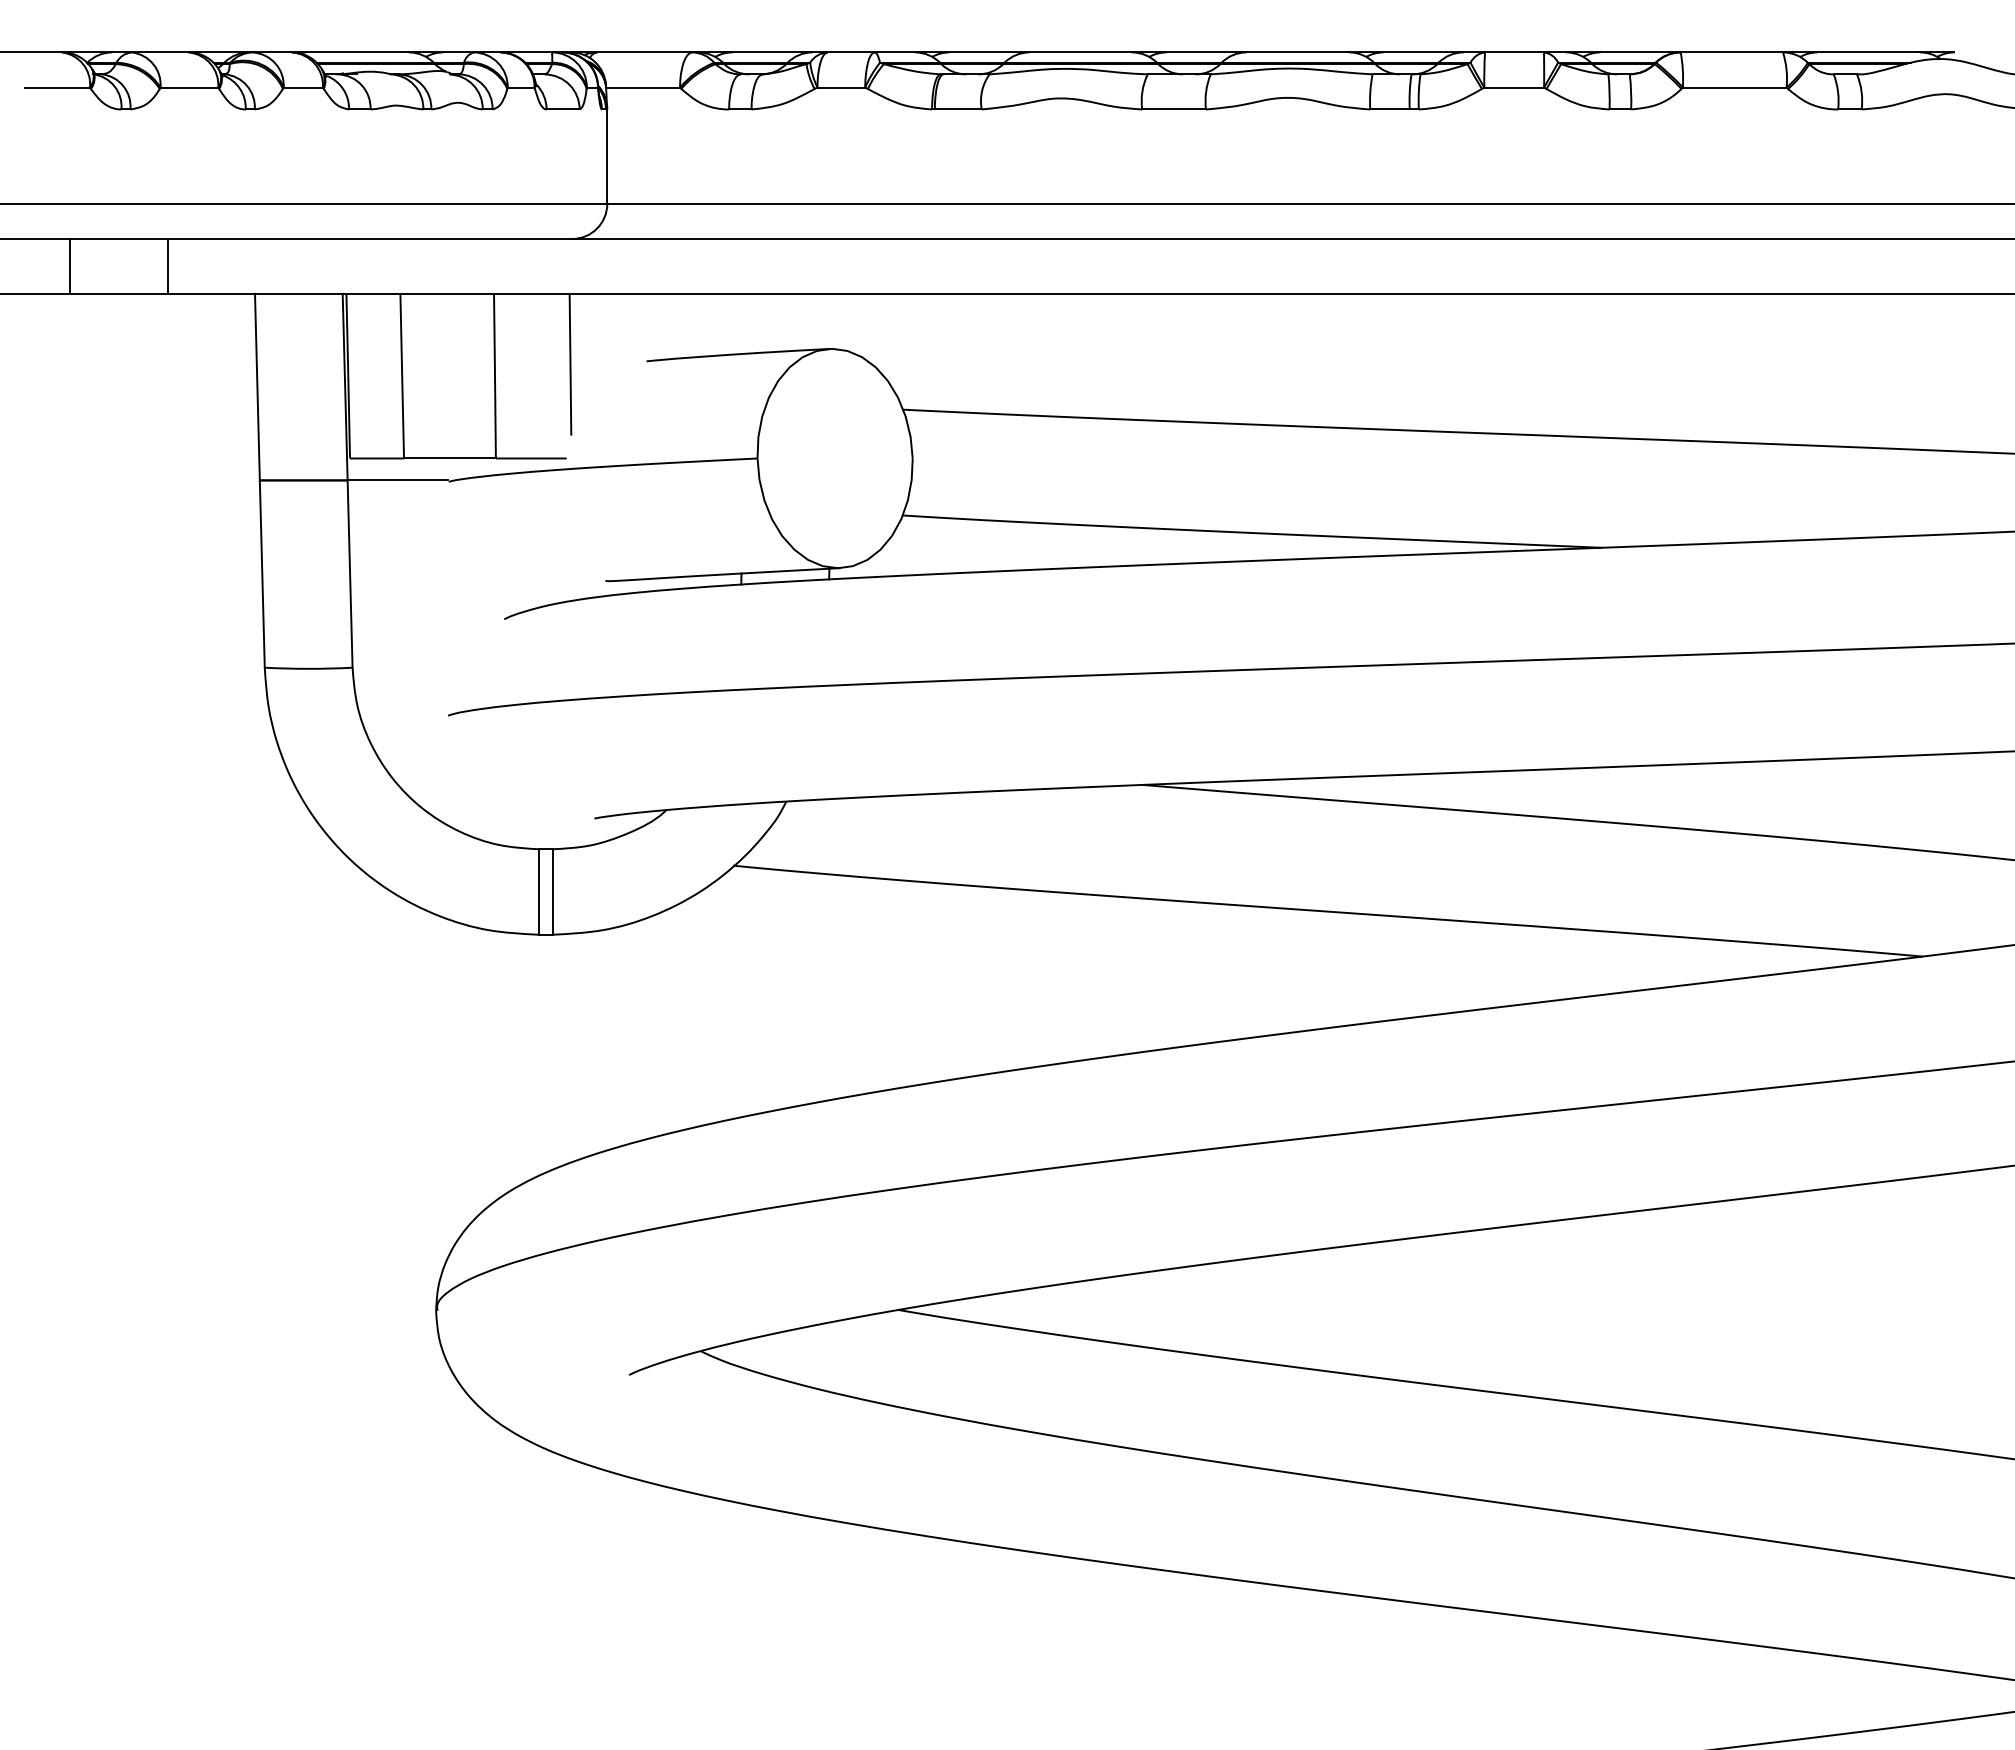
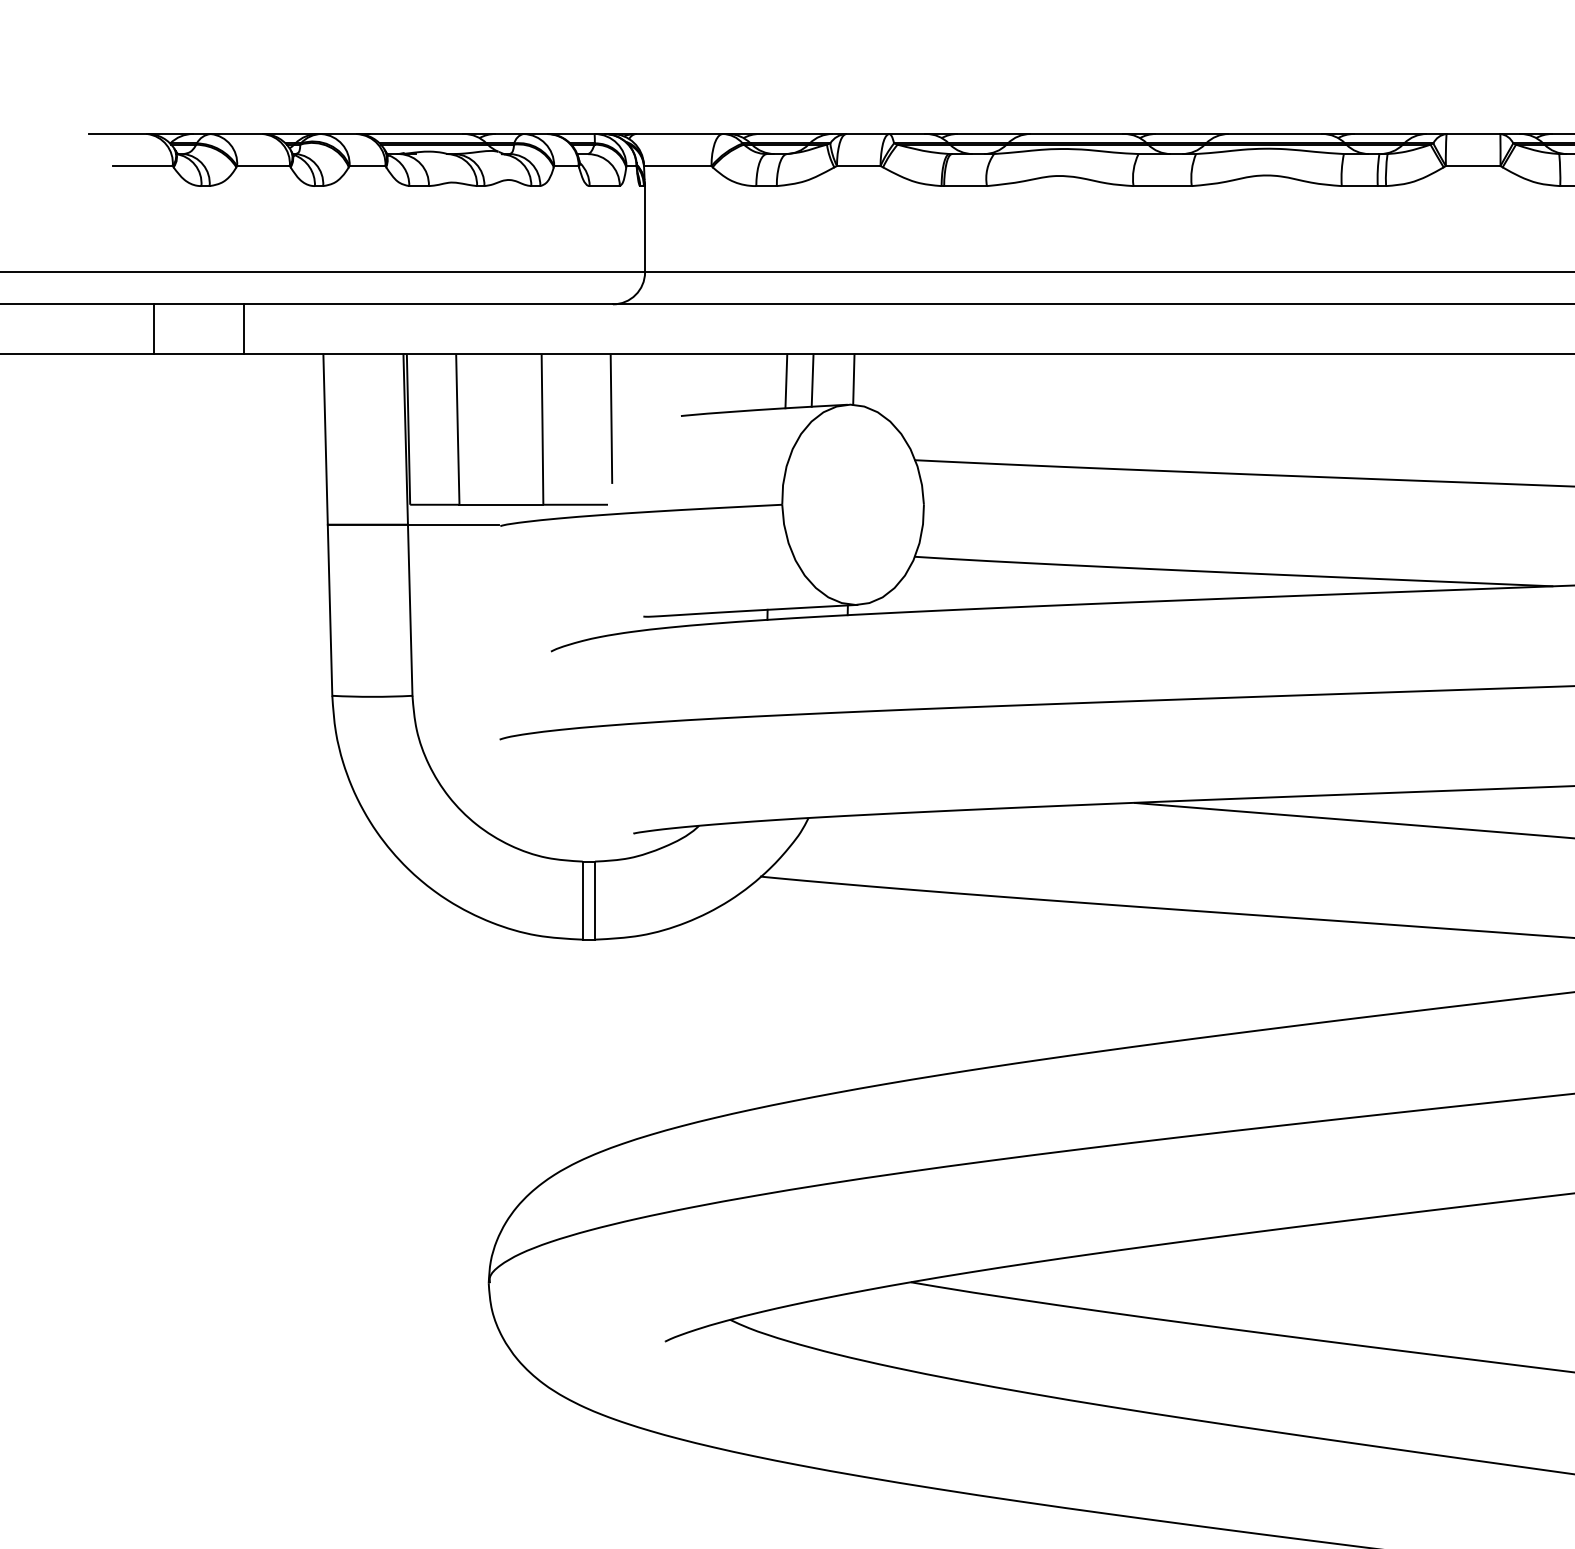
line: (835, 320) -> (853, 378), added
line: (762, 322) -> (786, 380), added
line: (790, 322) -> (812, 380), added

